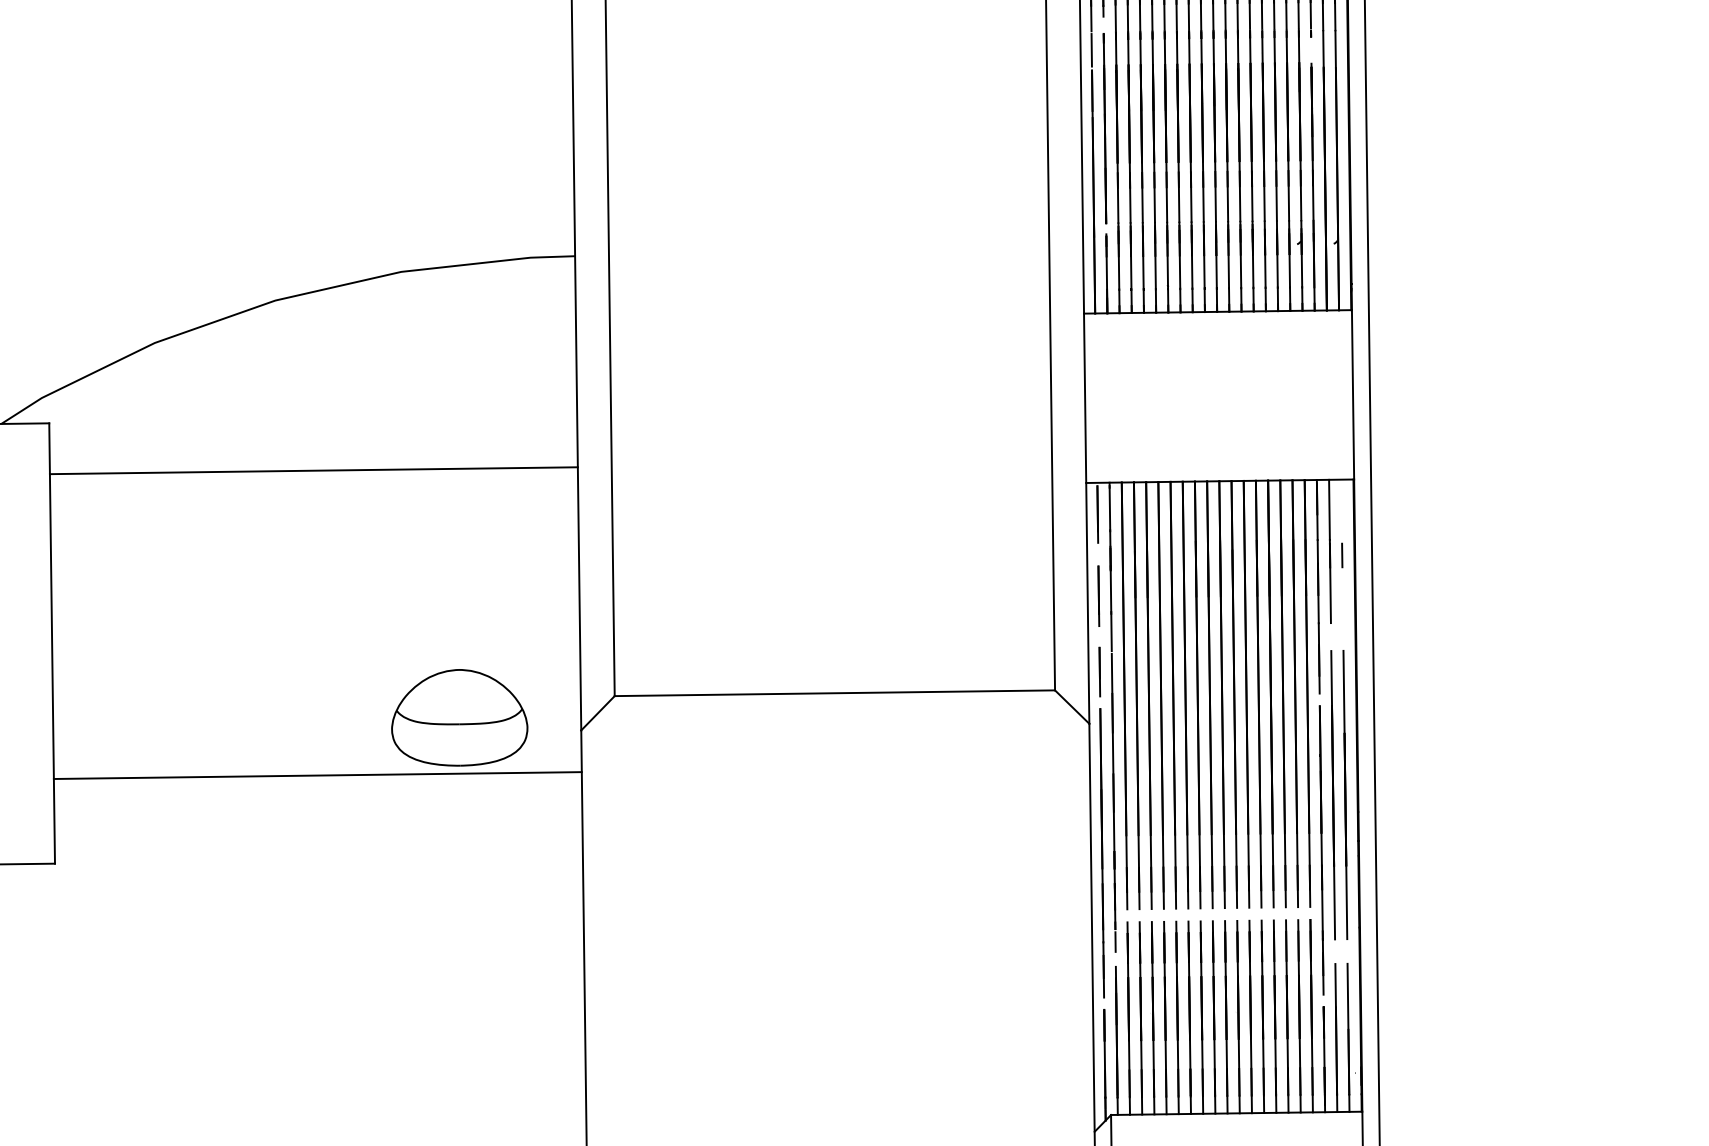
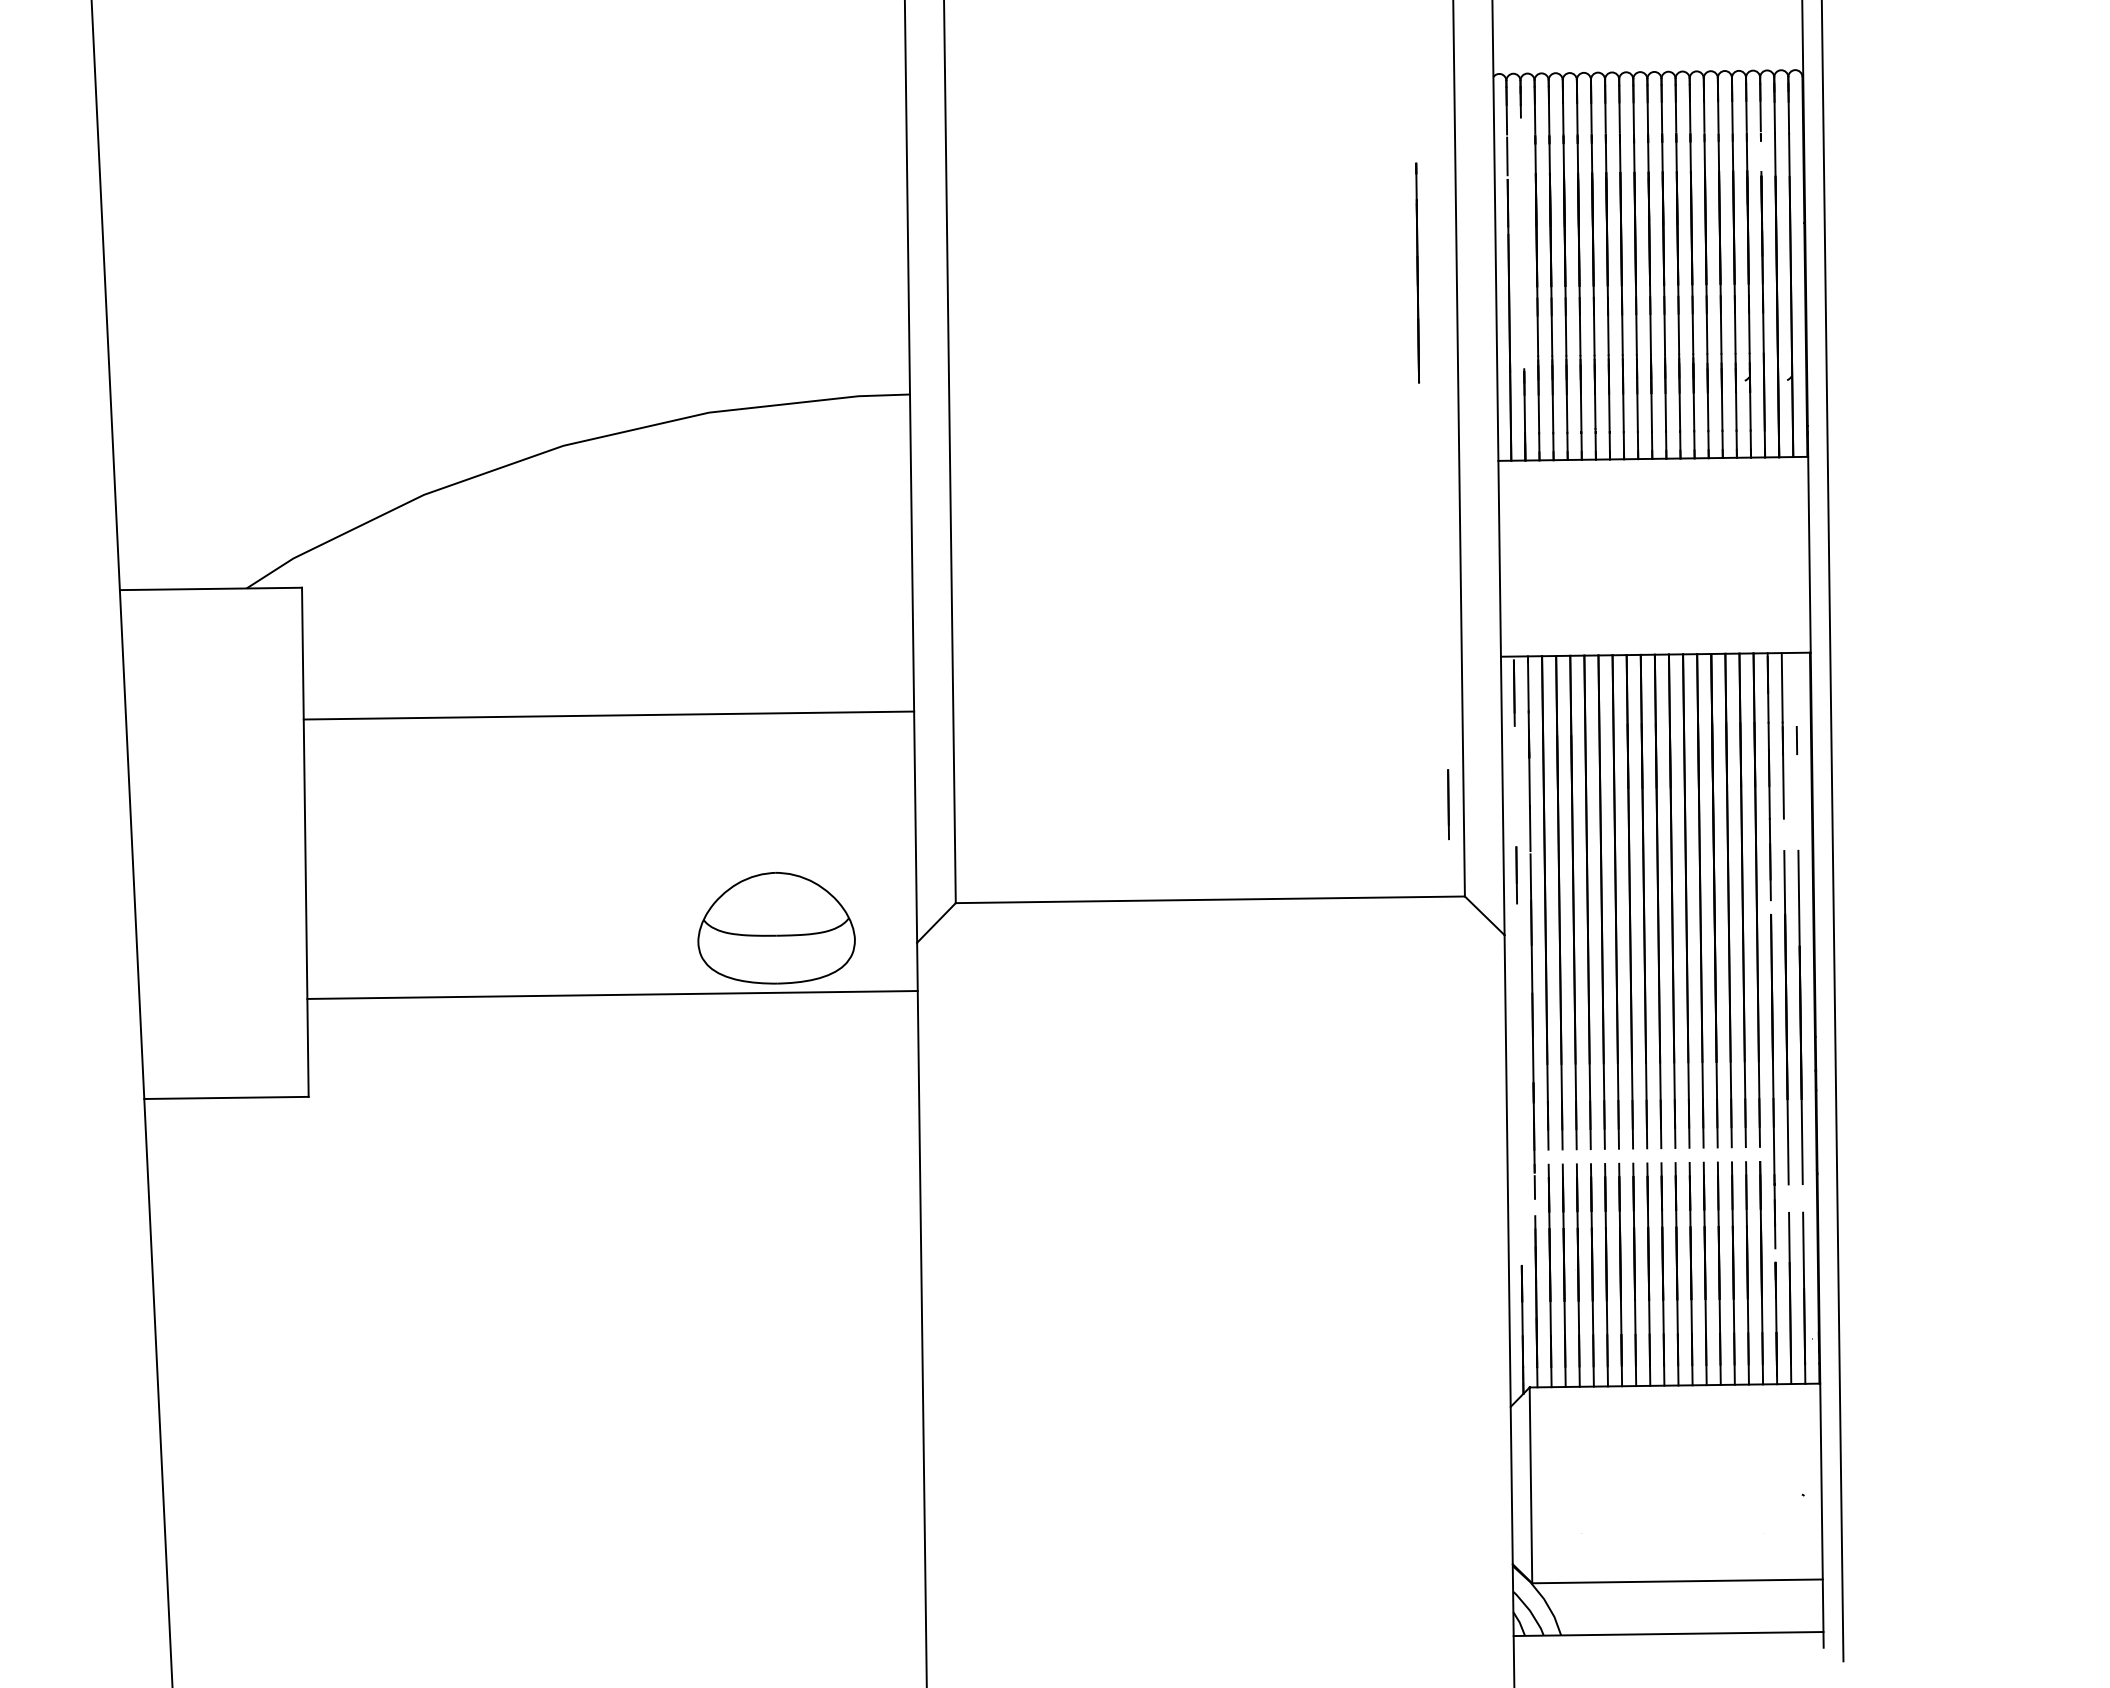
line: (1104, 128) -> (1417, 272), moved
line: (313, 470) -> (608, 715), moved
line: (1098, 596) -> (1448, 804), moved
line: (1102, 852) -> (1519, 1084), removed

